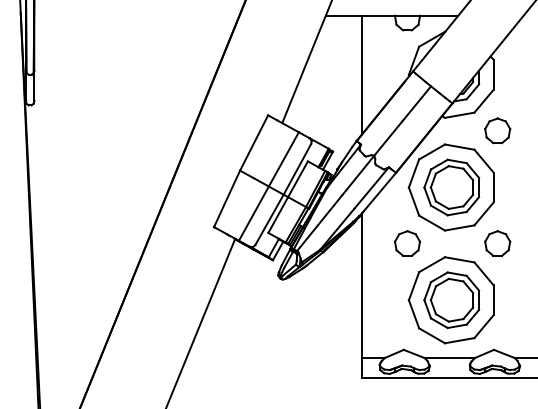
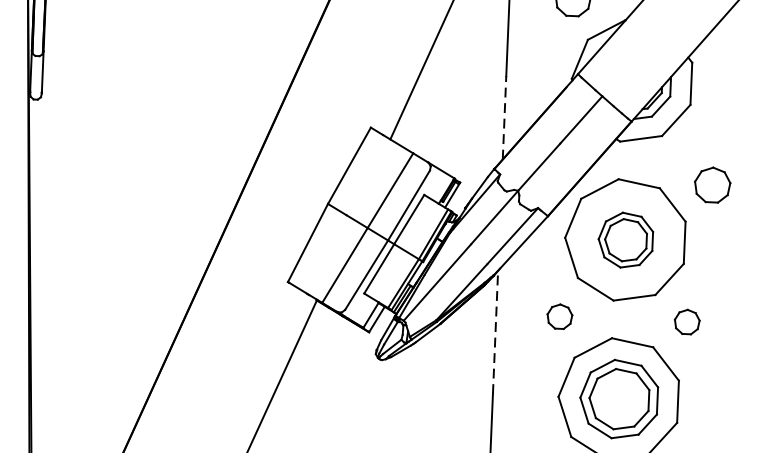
line: (362, 104) -> (504, 117), solid -> dashed
part: (497, 130) -> (712, 184), moved
part: (451, 187) -> (625, 240), size x0.7
part: (407, 243) -> (559, 316), size x0.7
part: (497, 243) -> (686, 321), size x0.7
line: (362, 256) -> (495, 332), solid -> dashed

